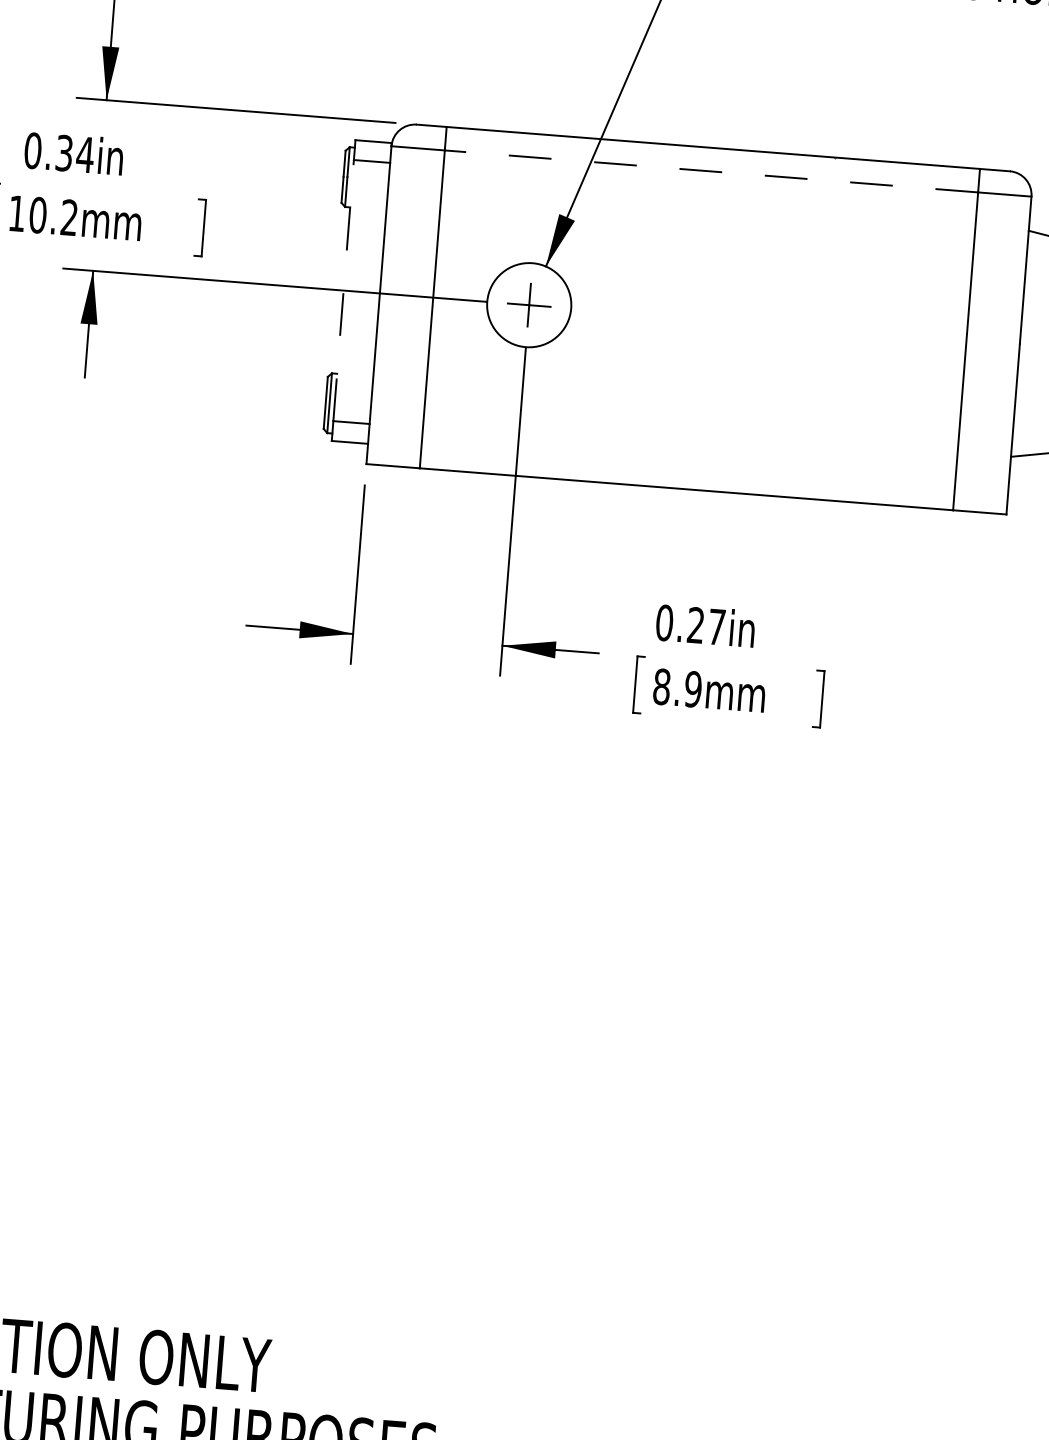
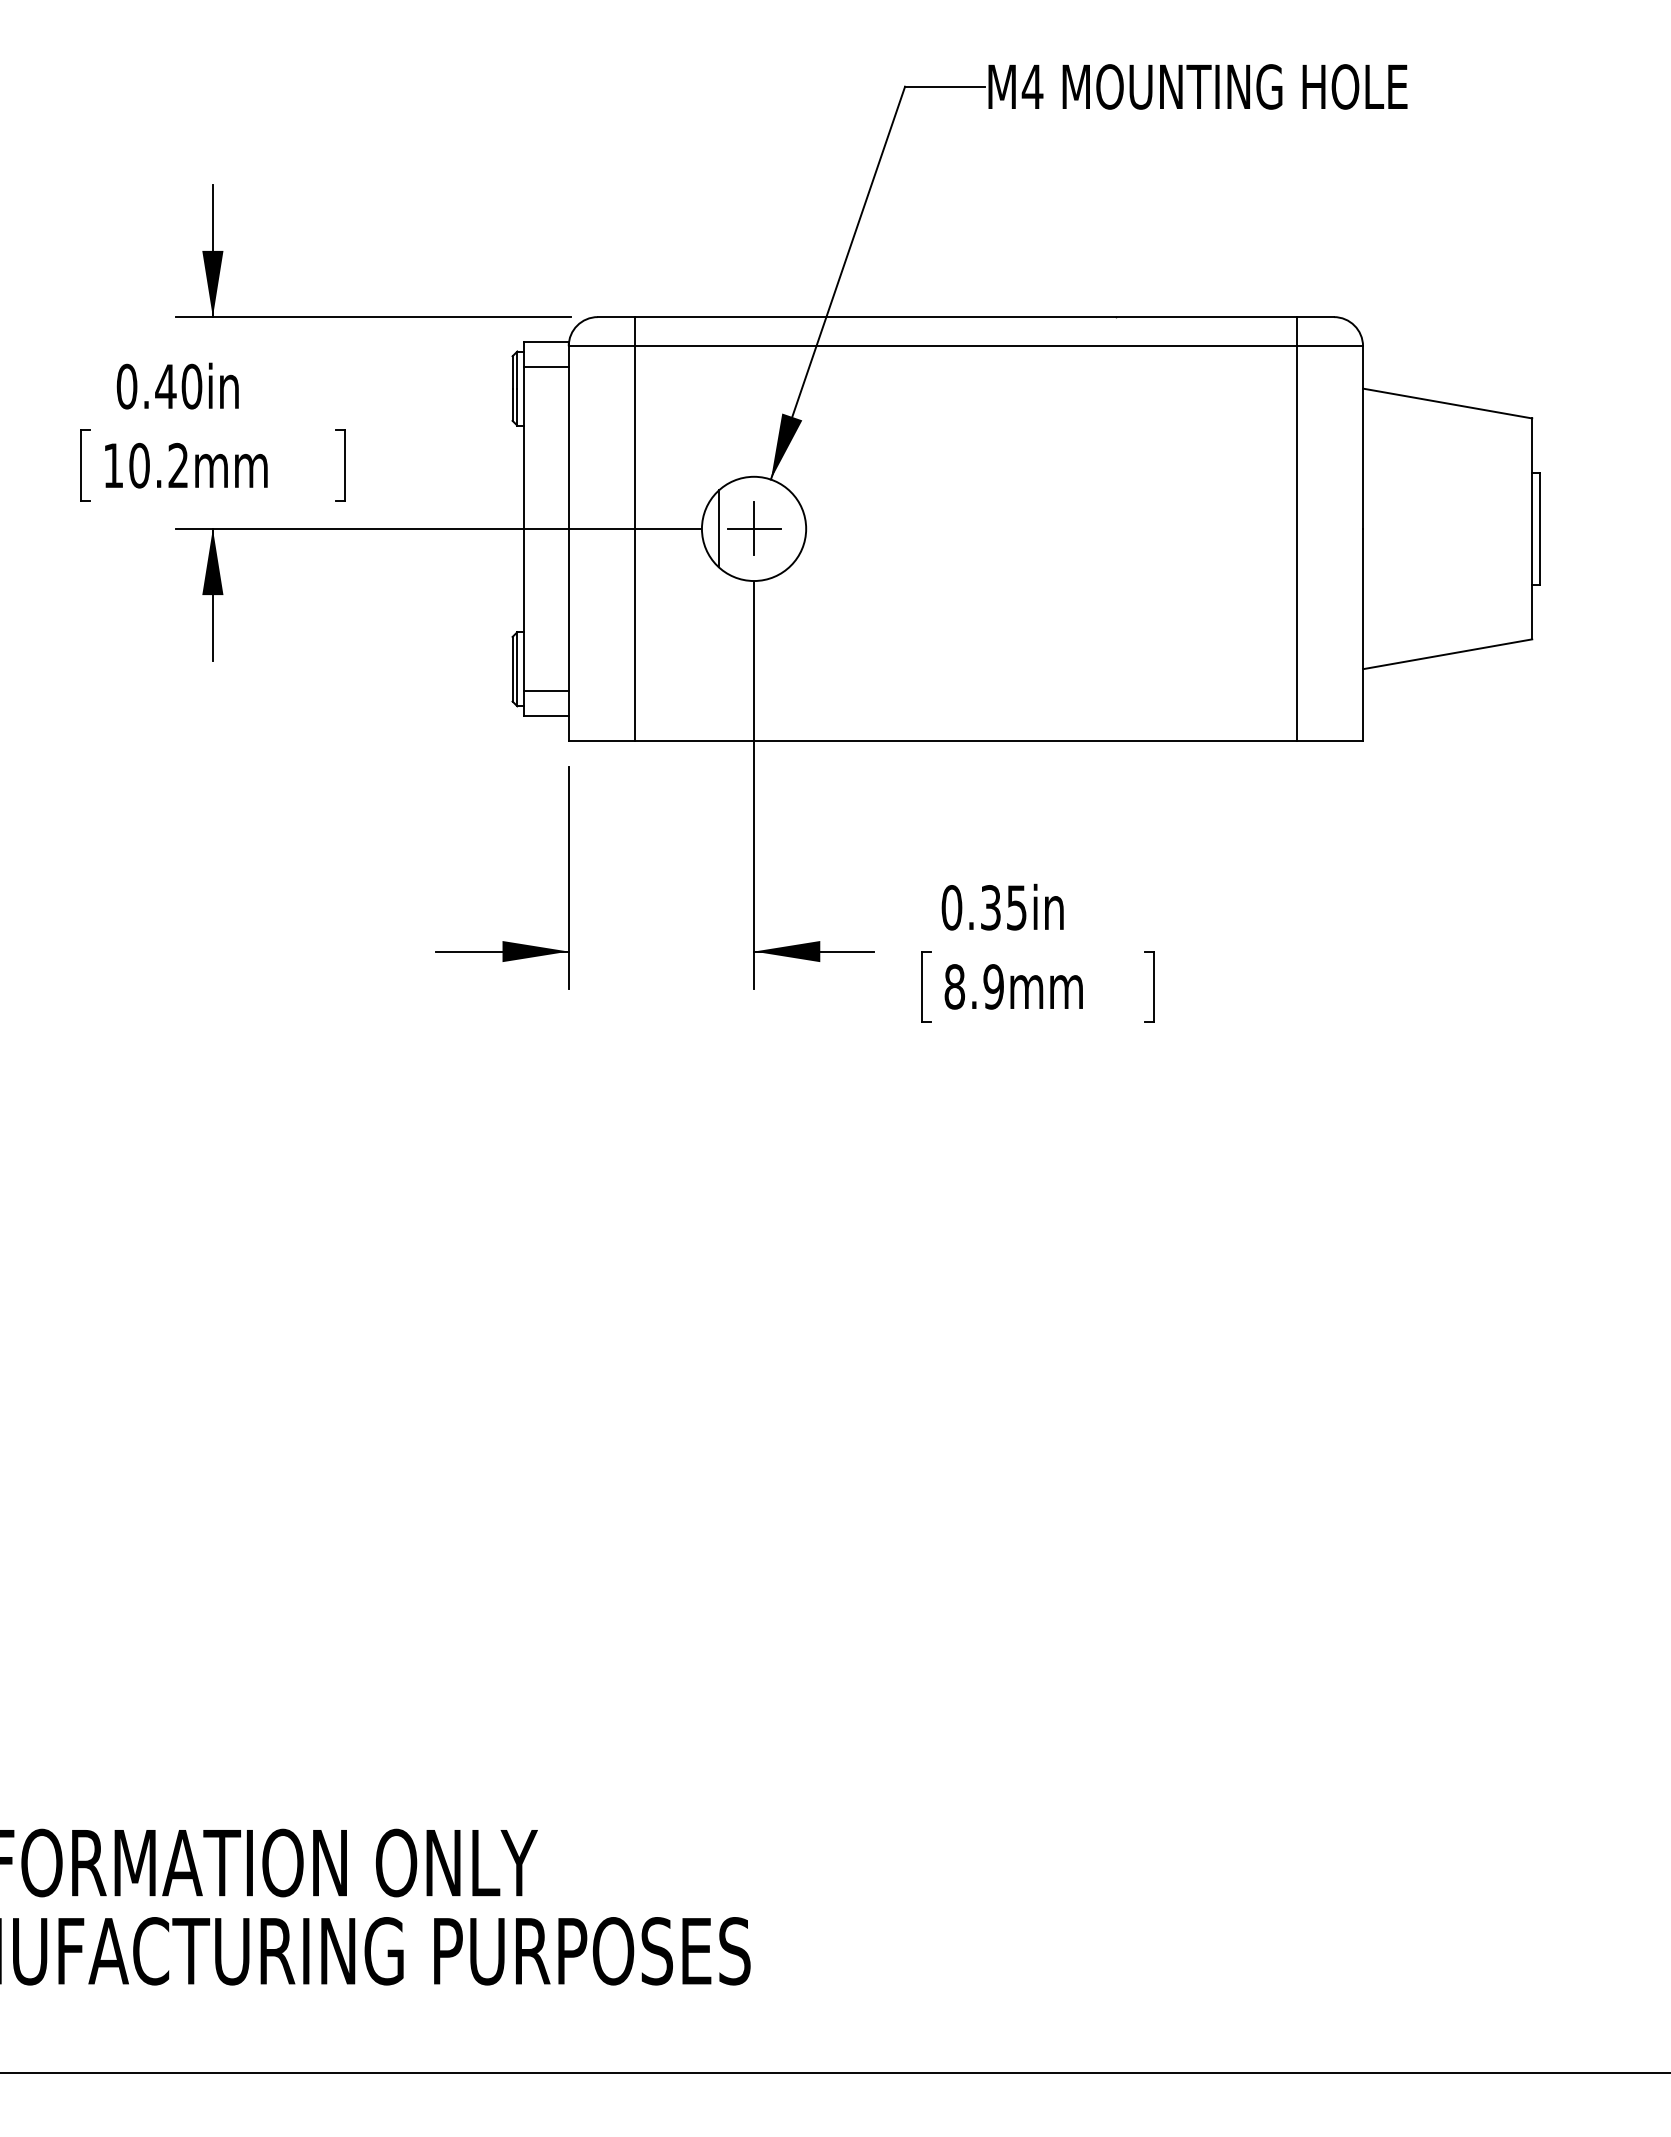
text: (74, 153) -> (178, 386), 0.34in -> 0.40in
line: (711, 171) -> (965, 346), dashed -> solid
line: (343, 290) -> (523, 528), dashed -> solid
line: (500, 302) -> (718, 528), added
text: (706, 626) -> (1003, 907), 0.27in -> 0.35in

